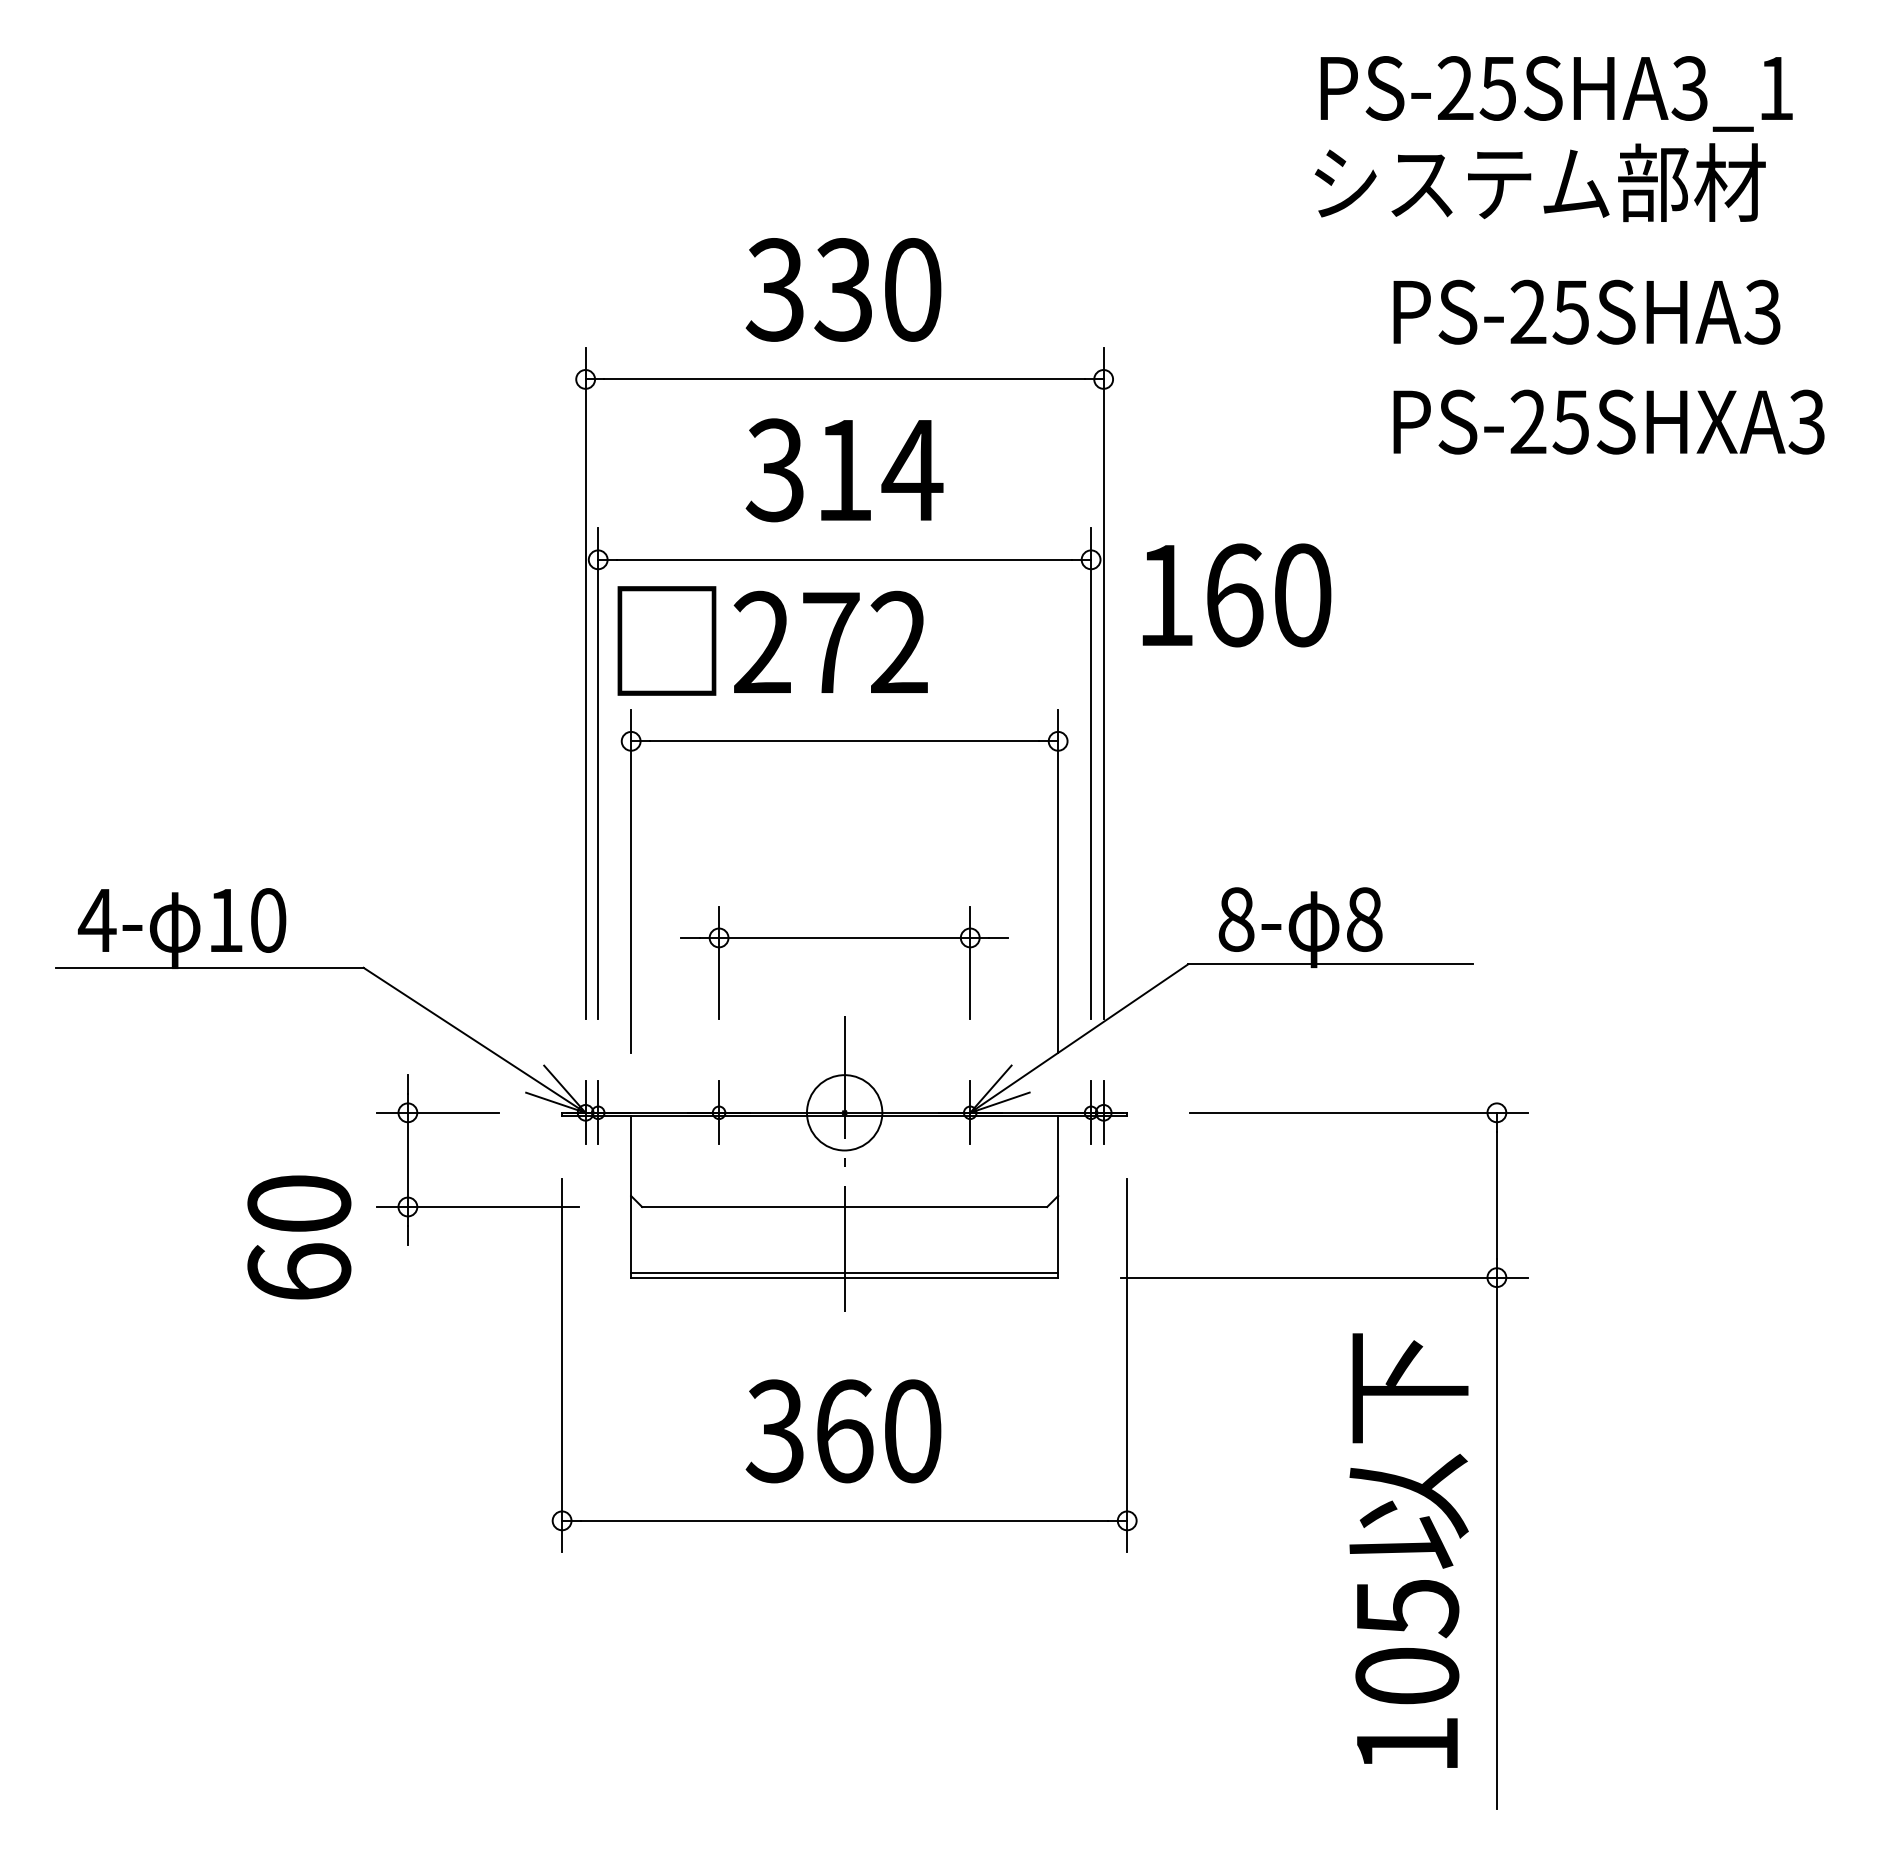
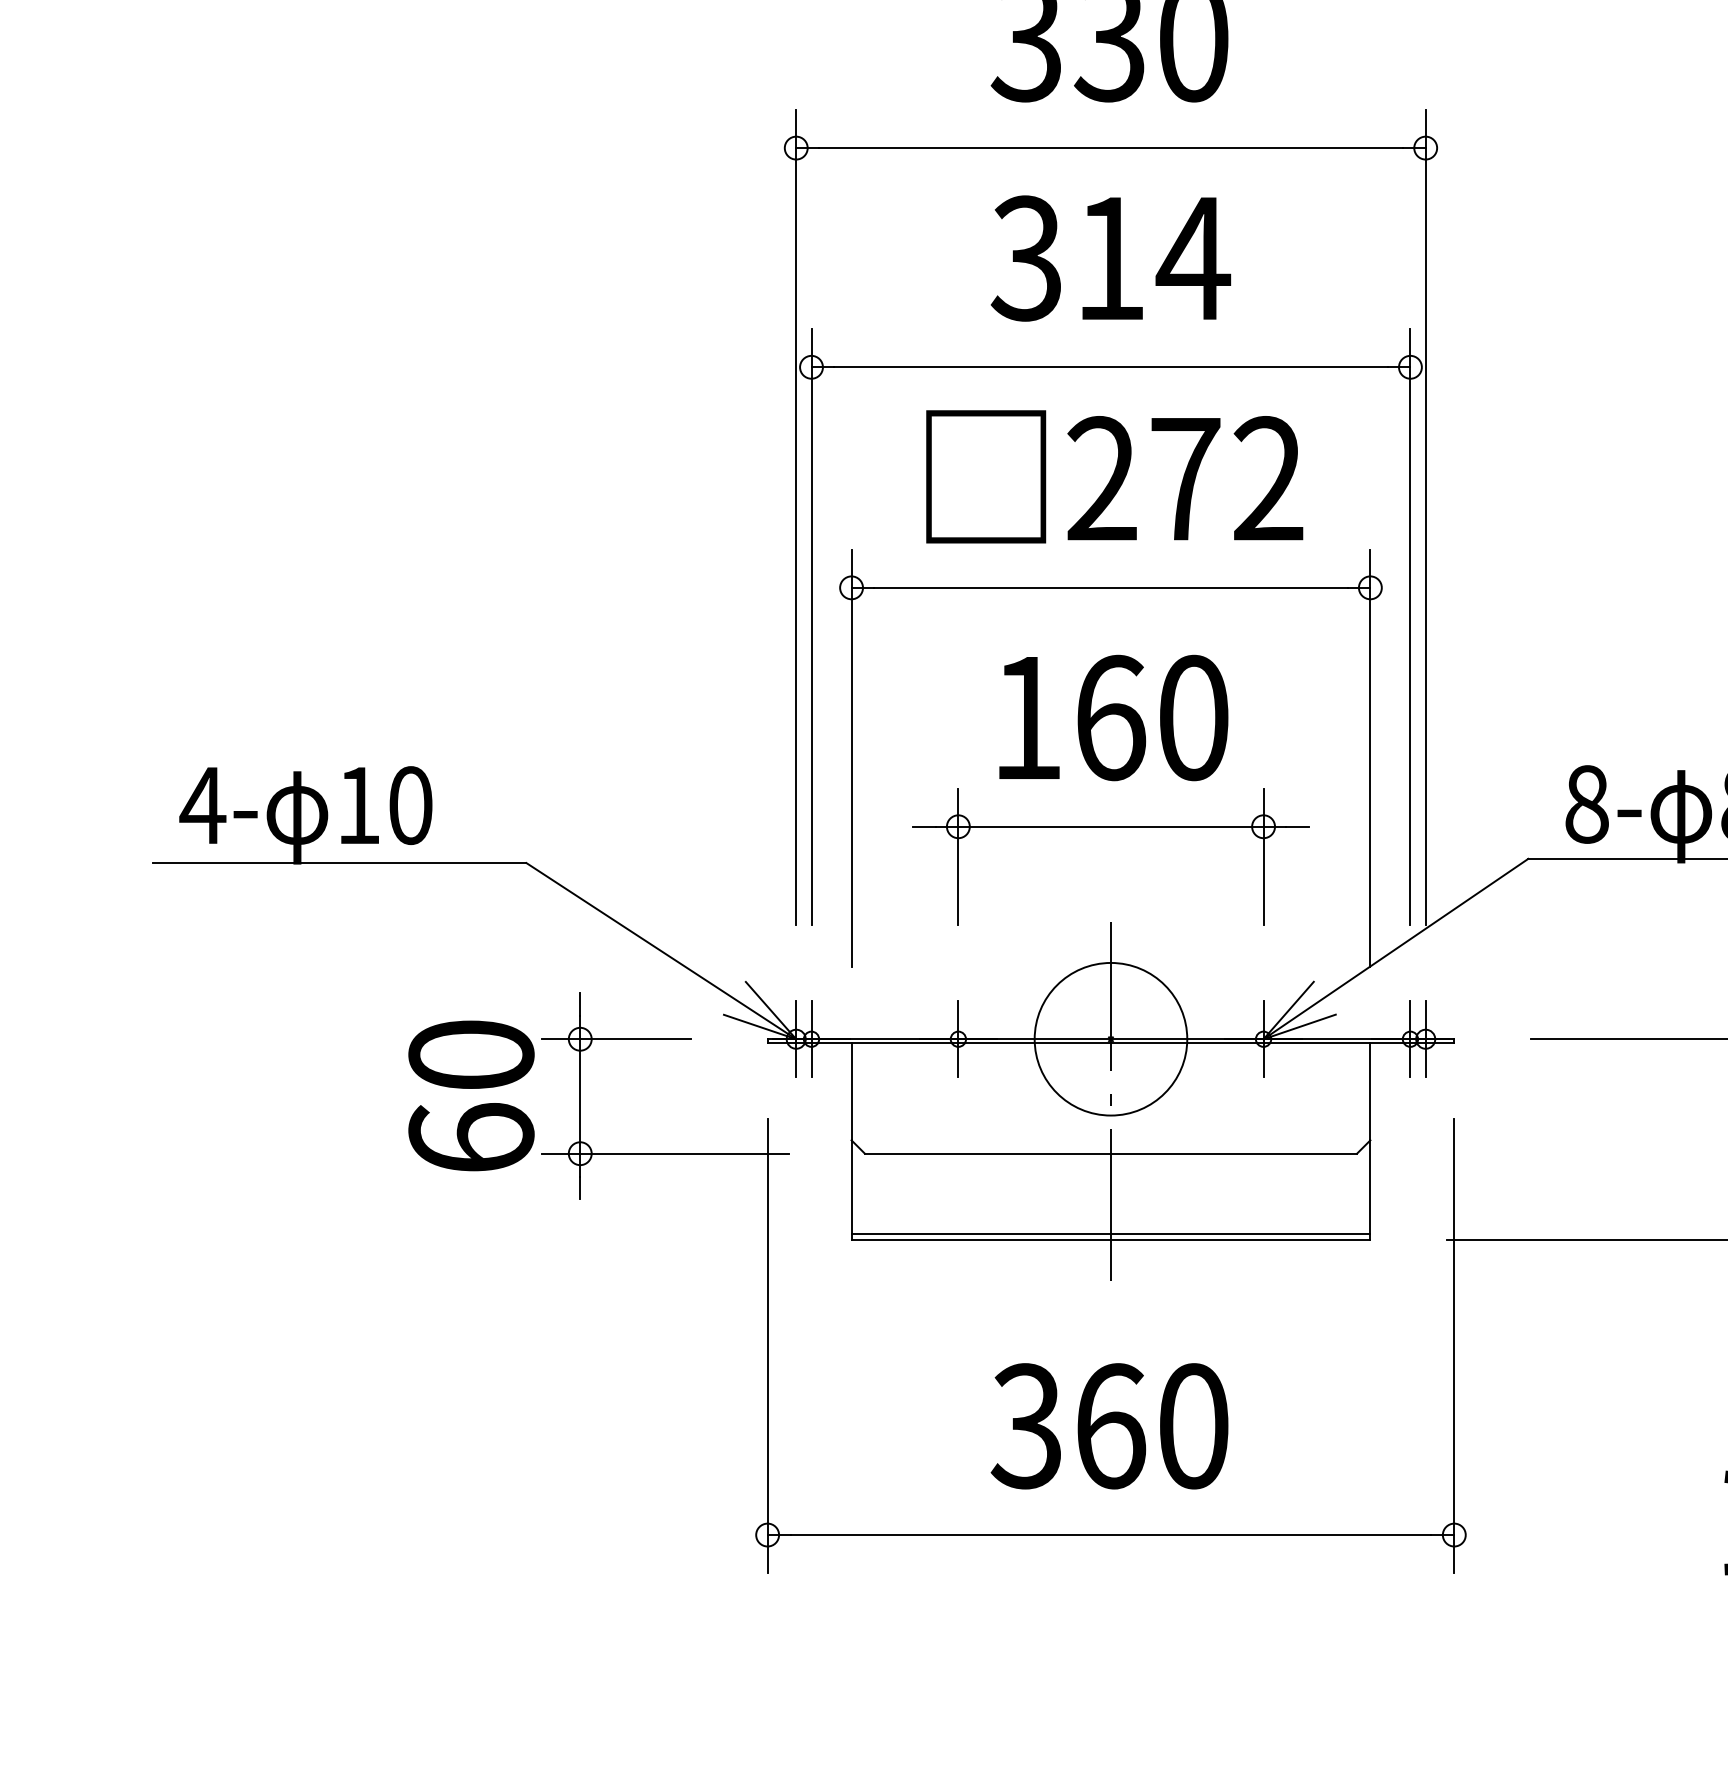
text: (1236, 595) -> (1113, 718), moved
text: (772, 640) -> (1114, 476), moved
circle: (844, 1112) -> (1110, 1038), size x1.67
text: (299, 1237) -> (471, 1095), moved

